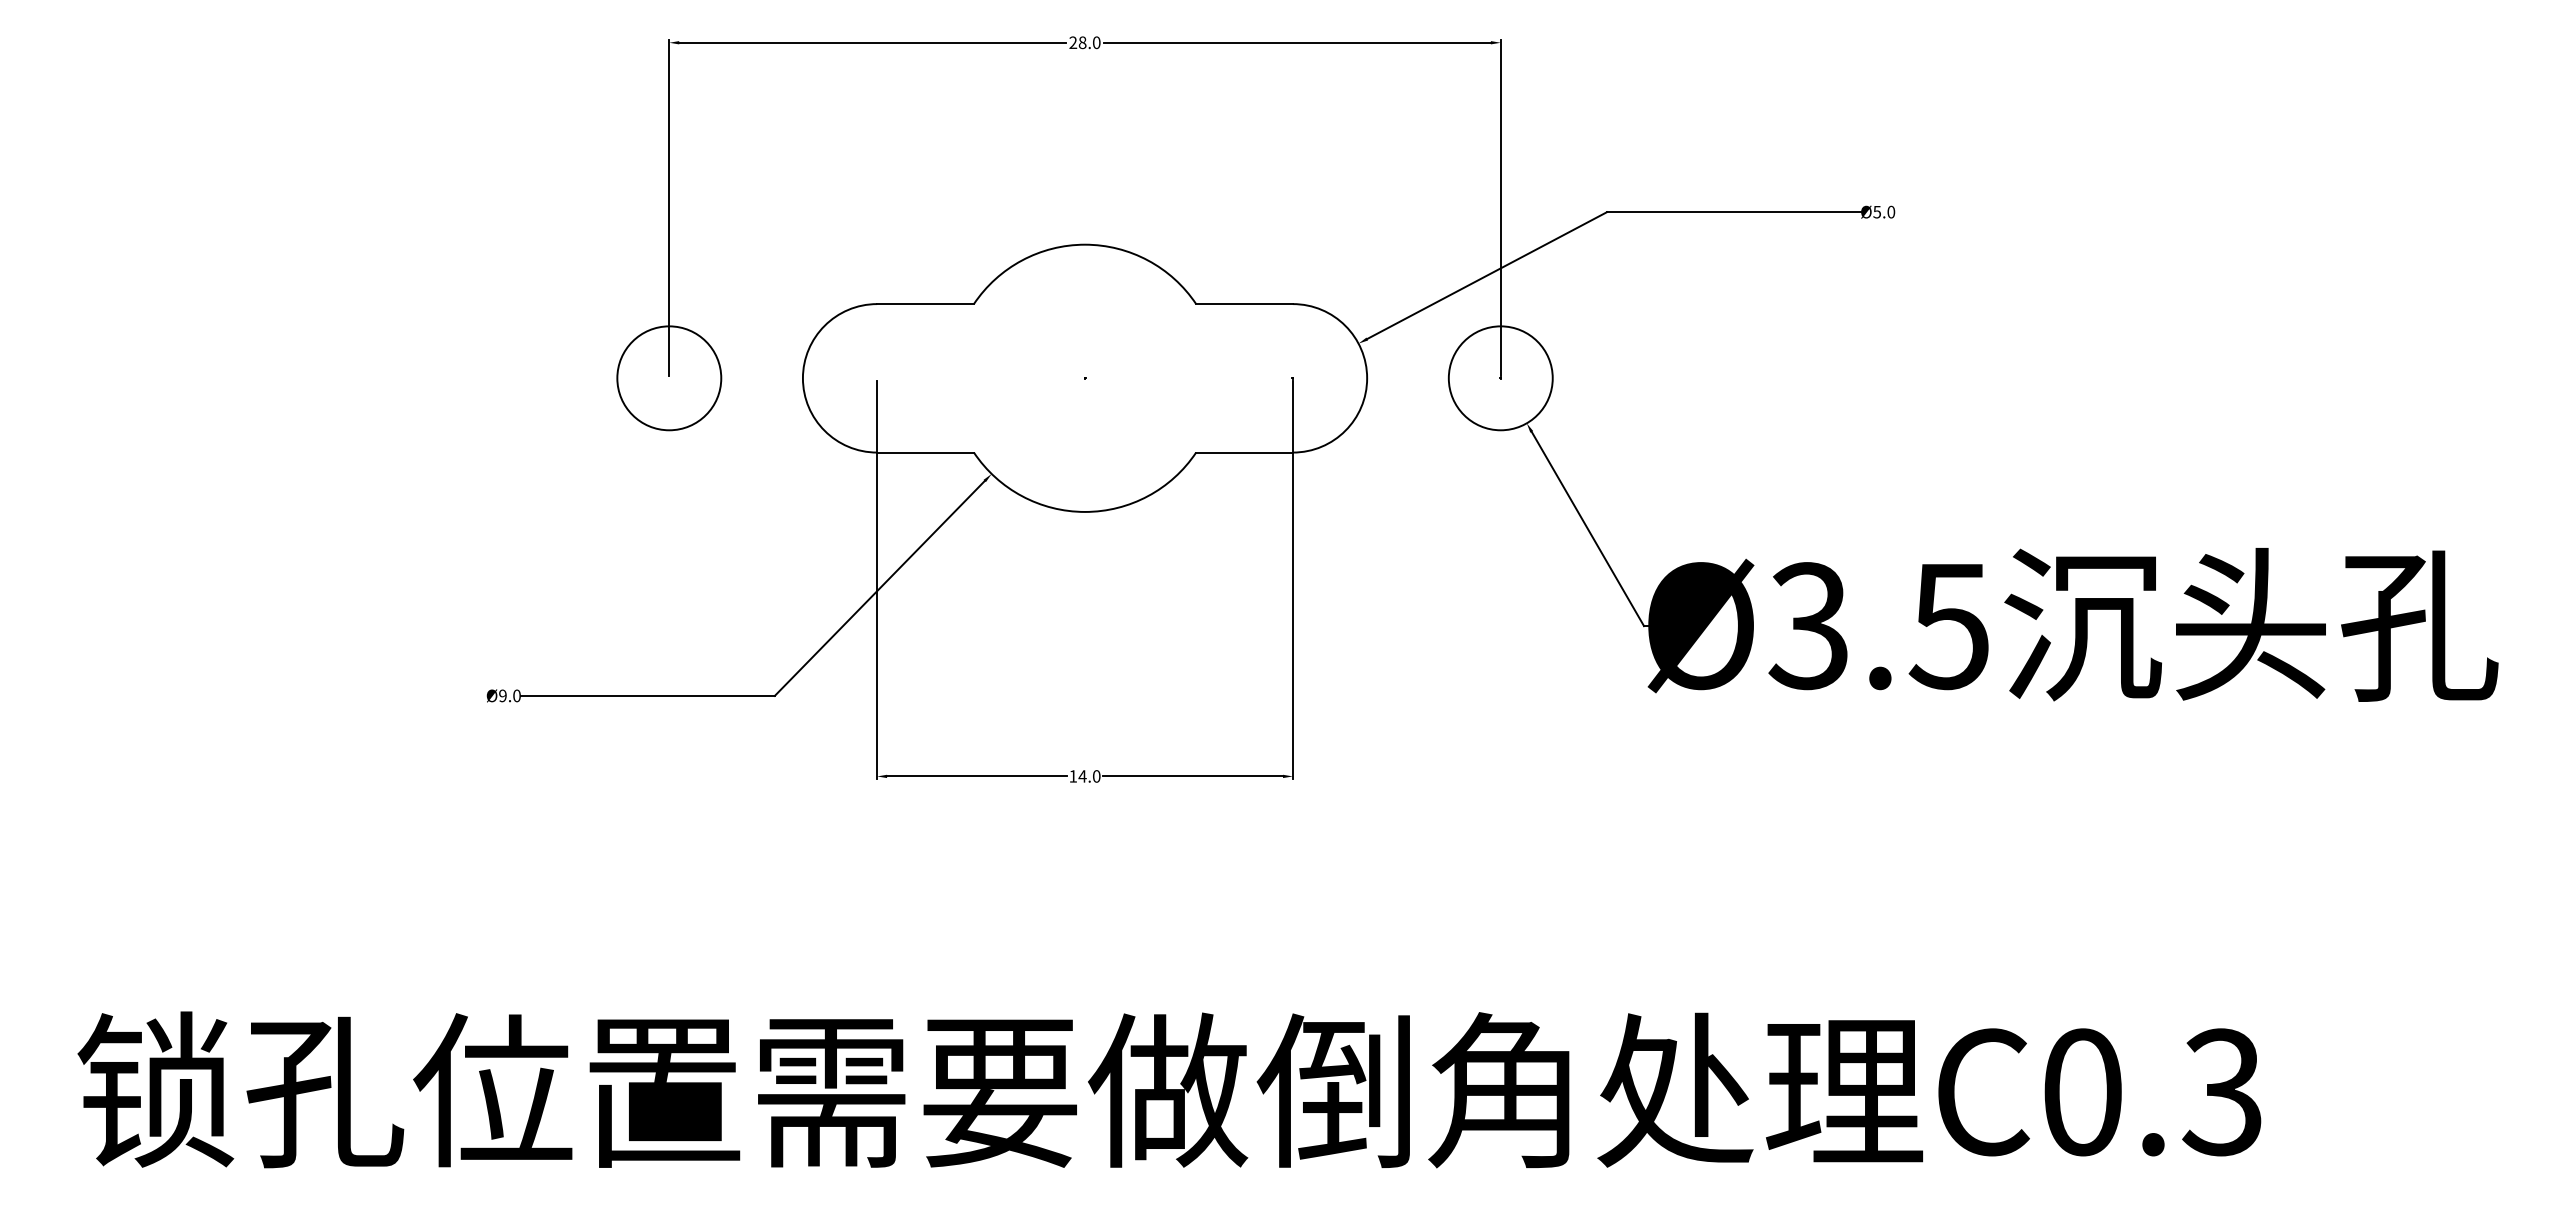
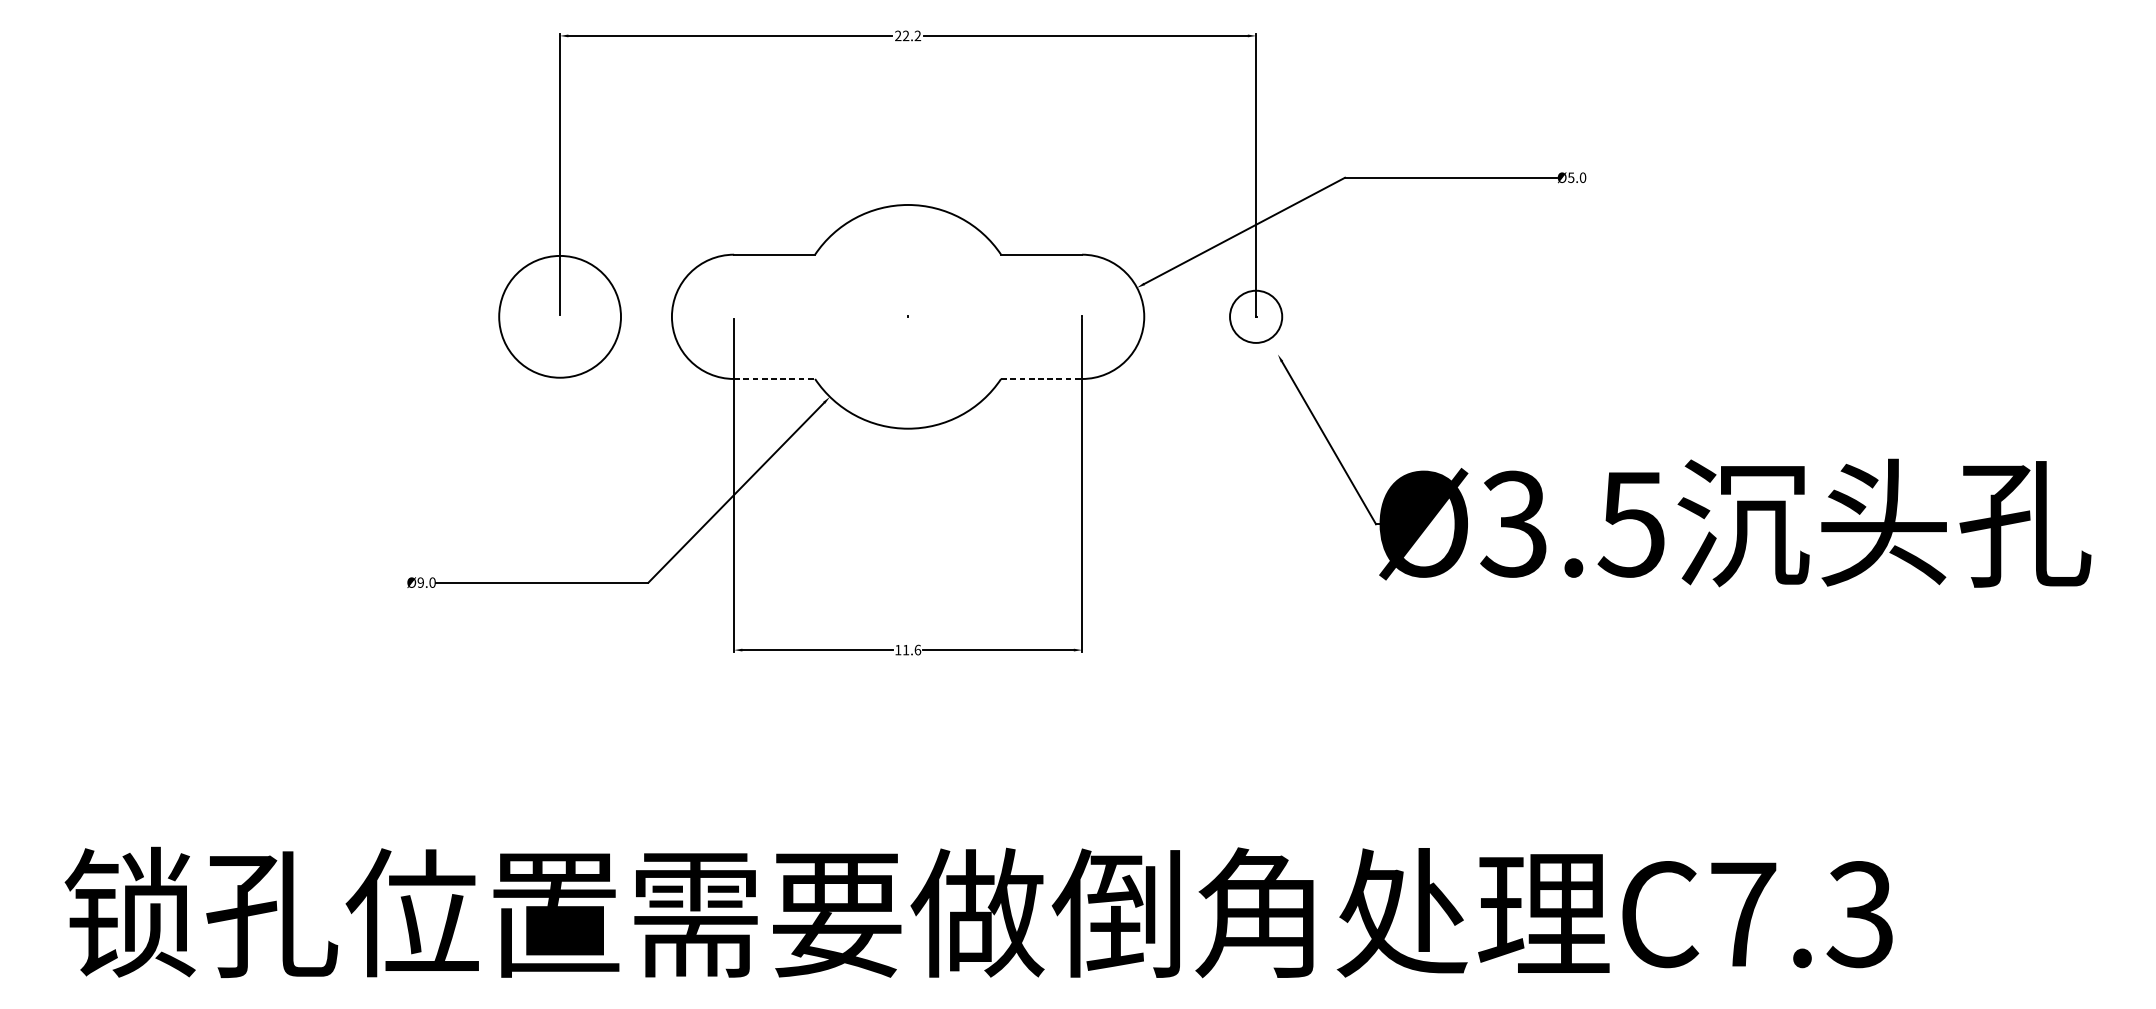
text: (1089, 42) -> (911, 35), 28.0 -> 22.2
circle: (669, 378) -> (560, 316), size x1.4
circle: (1500, 378) -> (1255, 316), size x0.6
line: (926, 452) -> (775, 378), solid -> dashed
line: (1245, 452) -> (1042, 378), solid -> dashed
text: (1089, 776) -> (911, 650), 14.0 -> 11.6
text: (2083, 1092) -> (1743, 914), C0.3 -> C7.3

